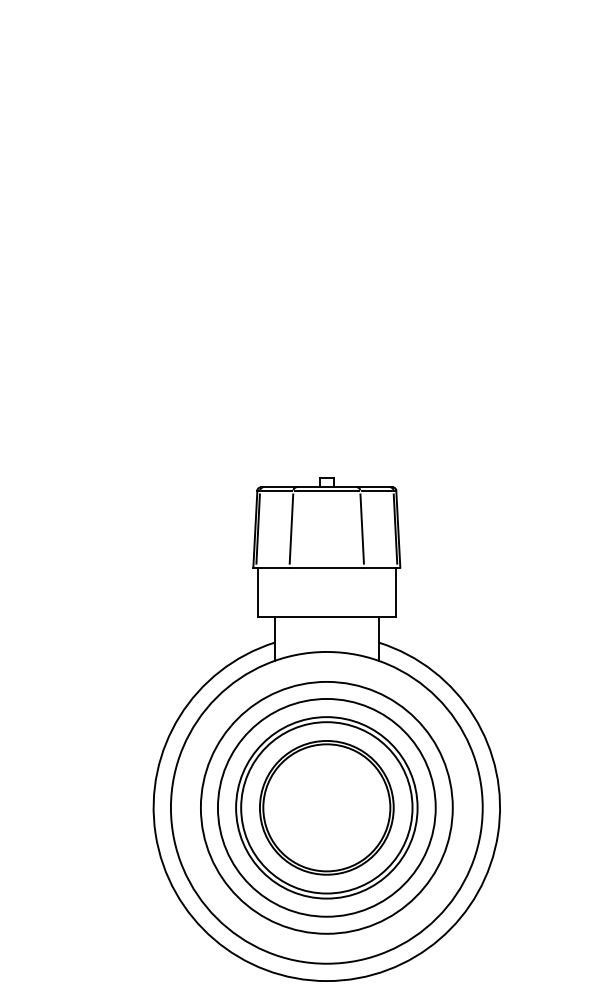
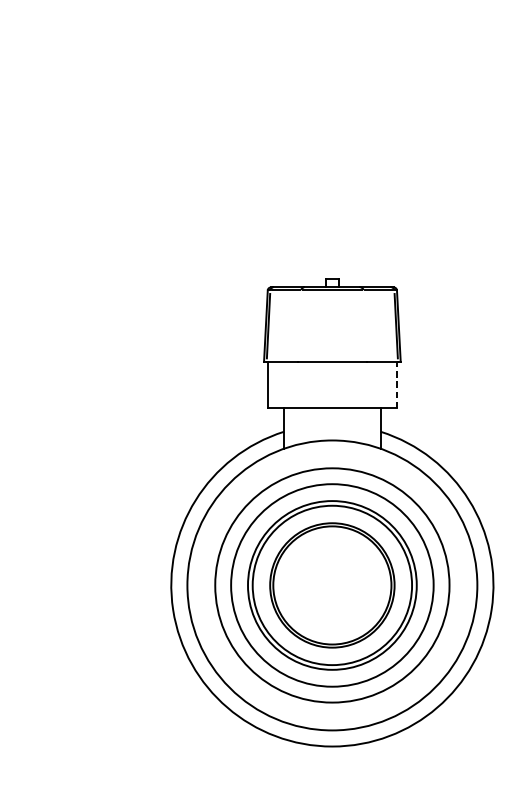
line: (291, 528) -> (299, 325), removed
line: (361, 528) -> (364, 325), removed
line: (396, 592) -> (397, 385), solid -> dashed

